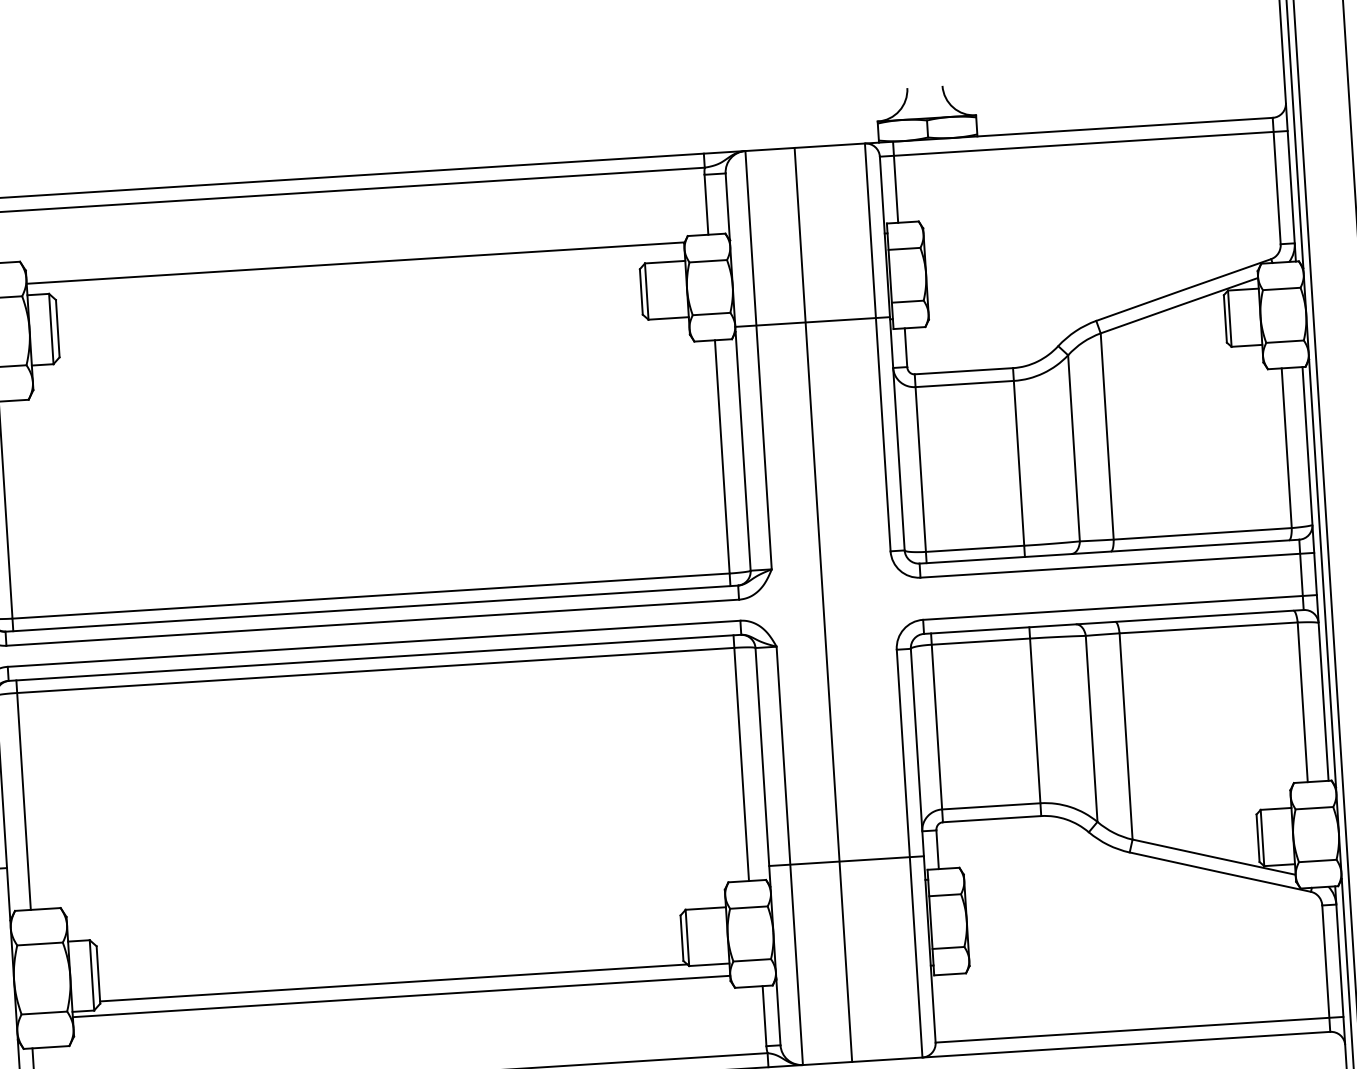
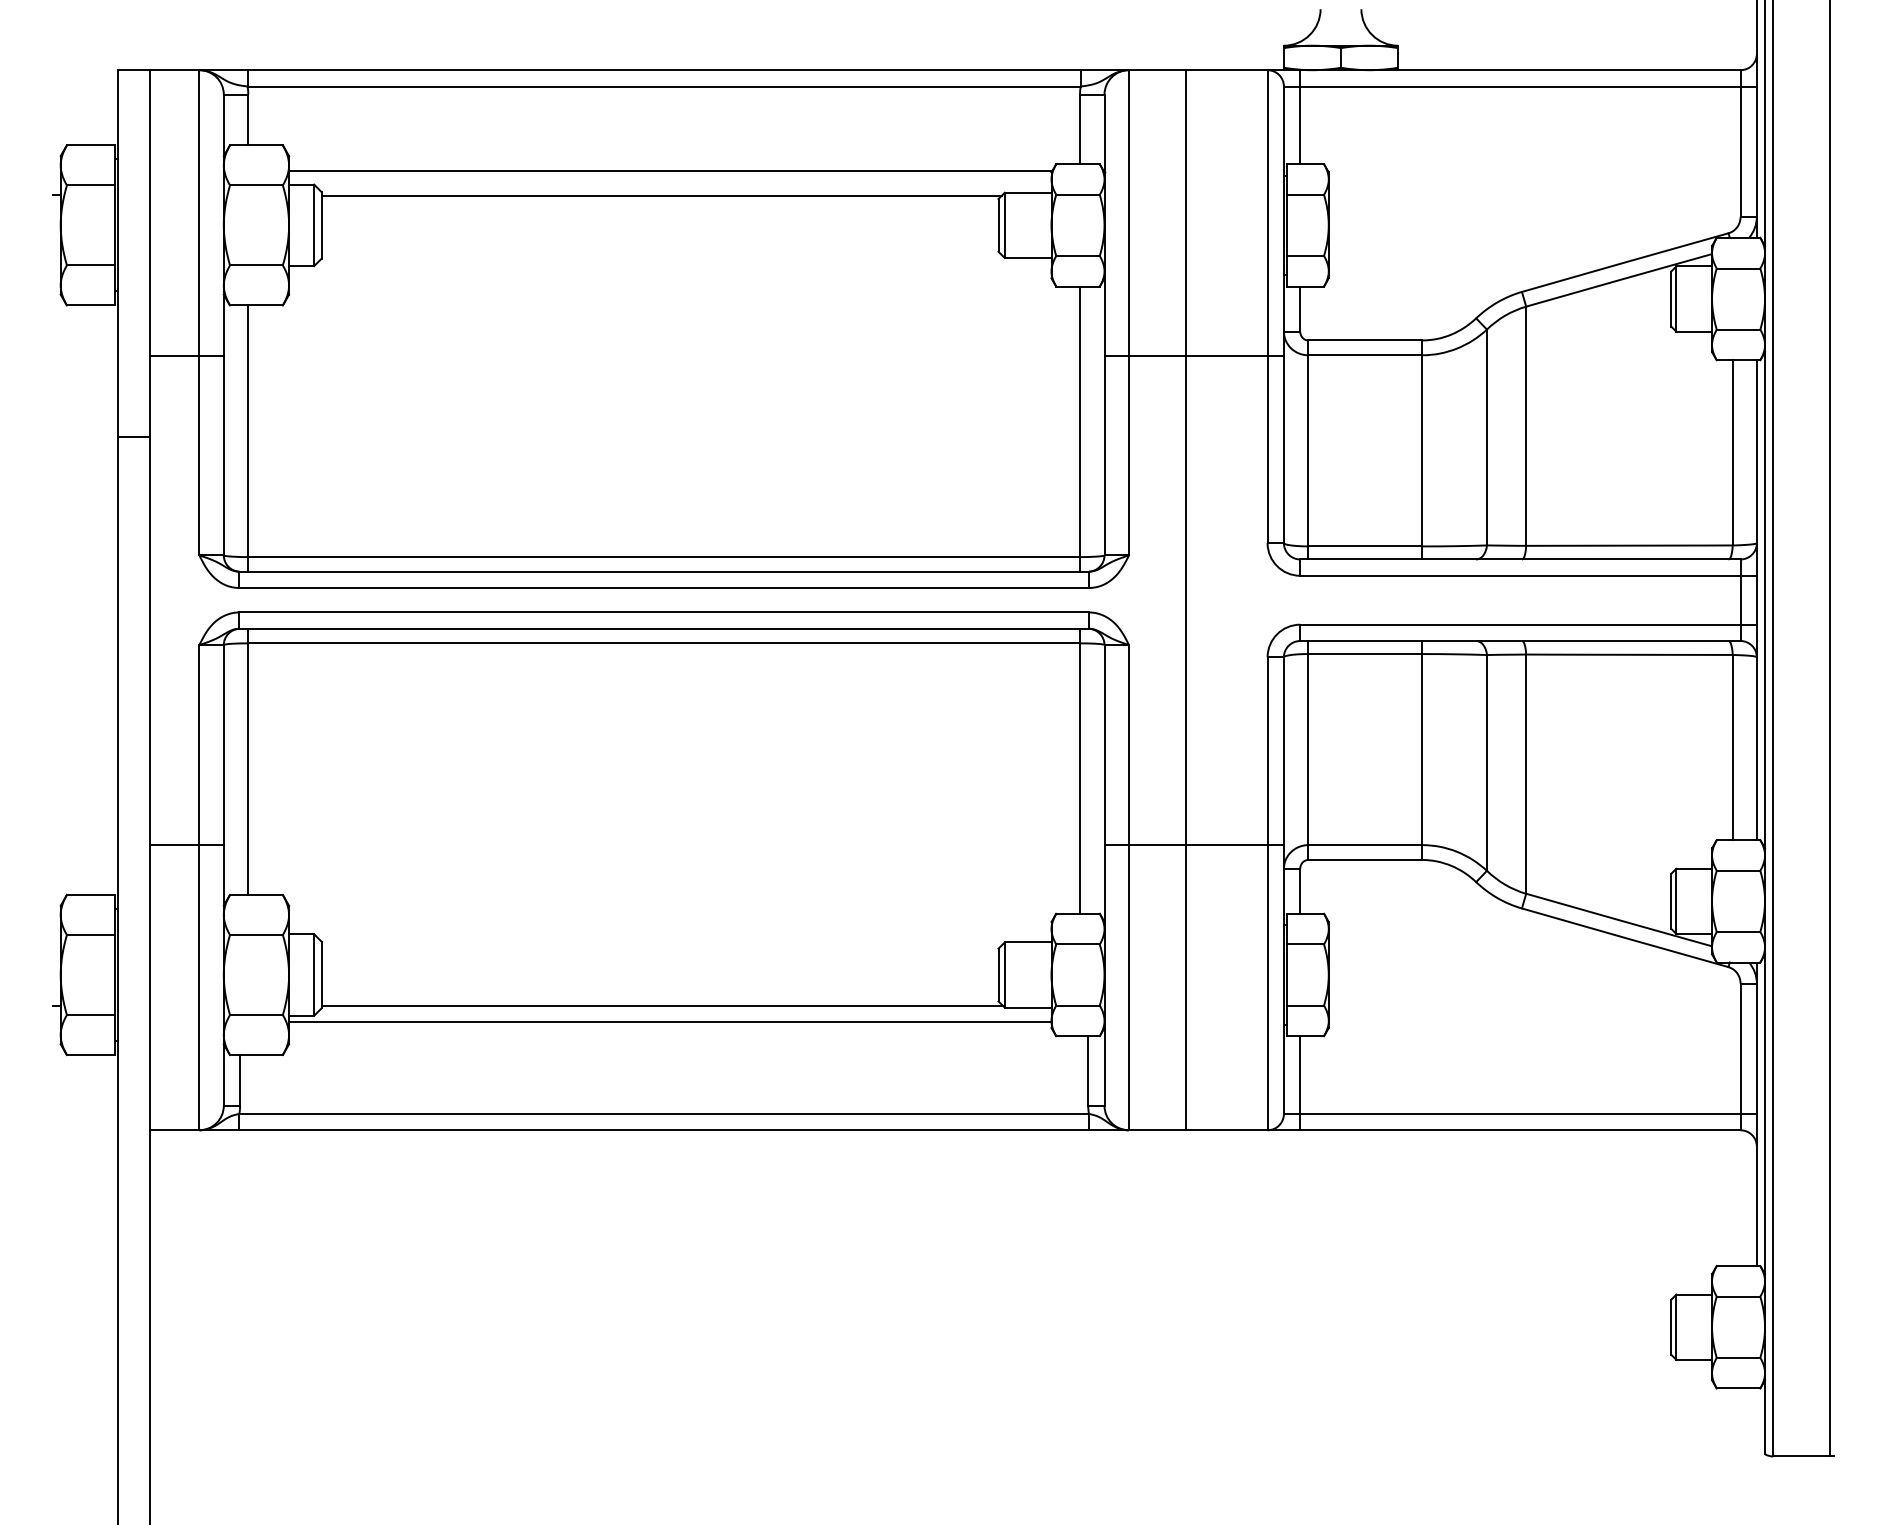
line: (349, 284) -> (661, 195), added
line: (812, 321) -> (1193, 355), moved
line: (845, 860) -> (1193, 844), moved
line: (948, 1015) -> (1300, 1083), added

